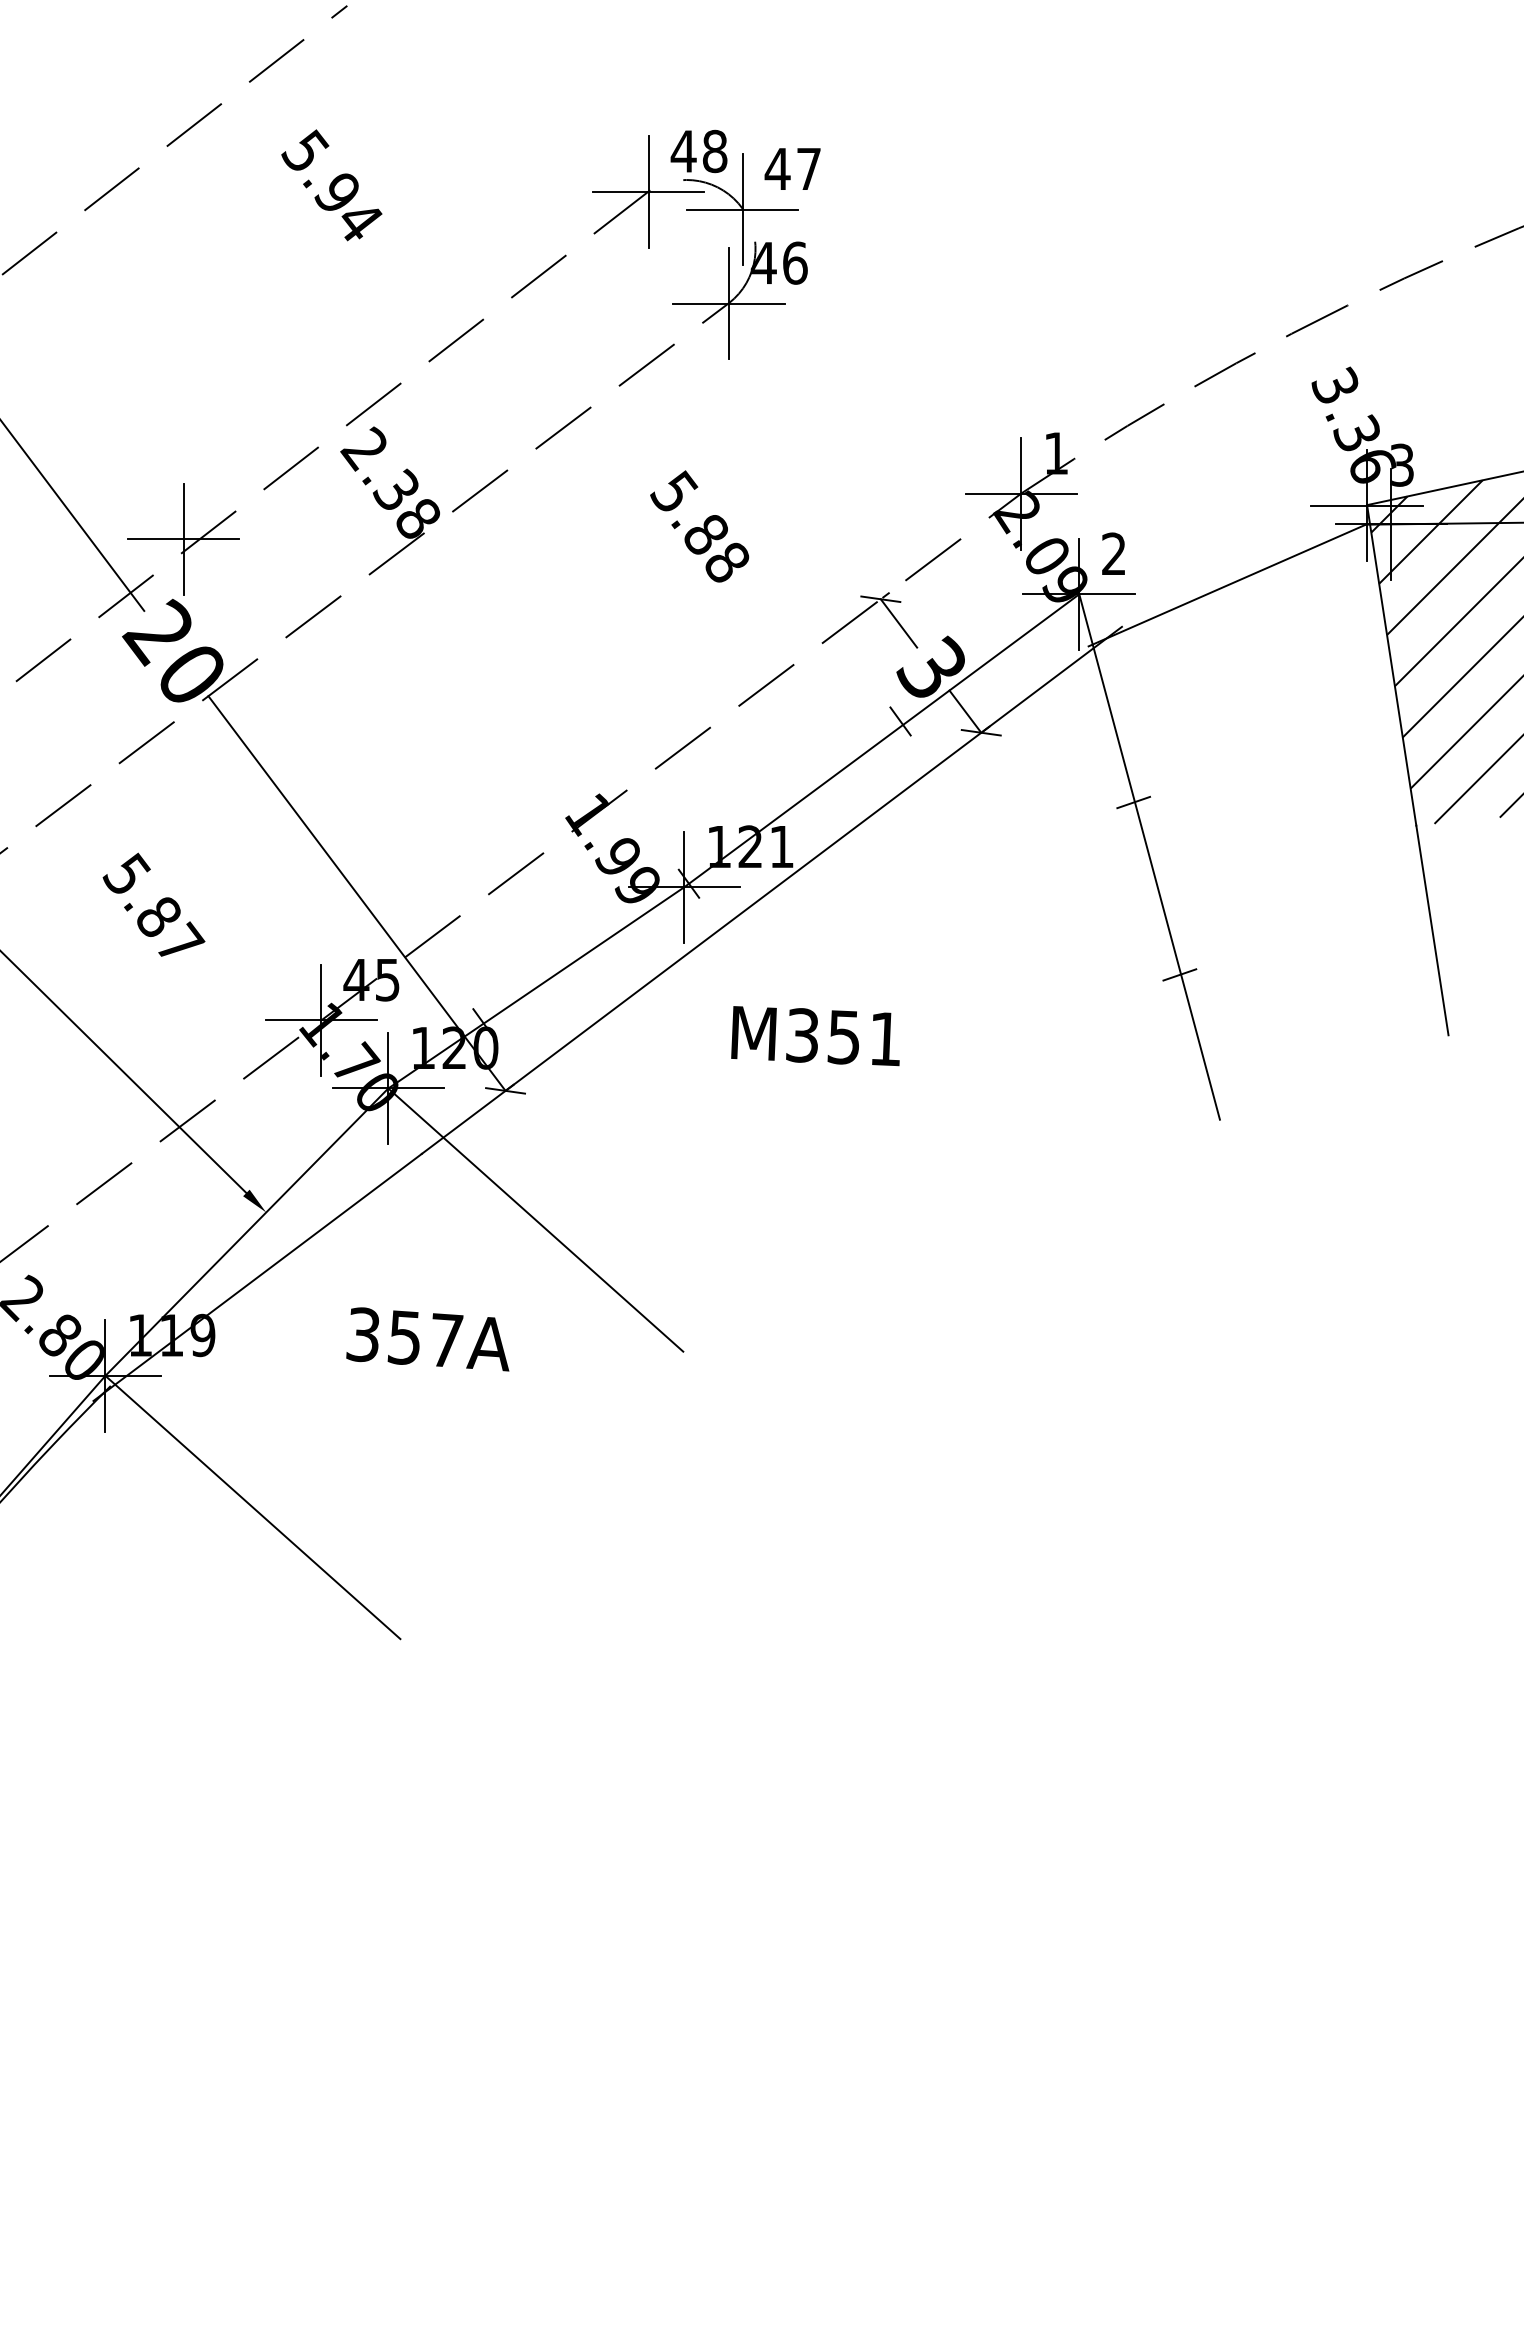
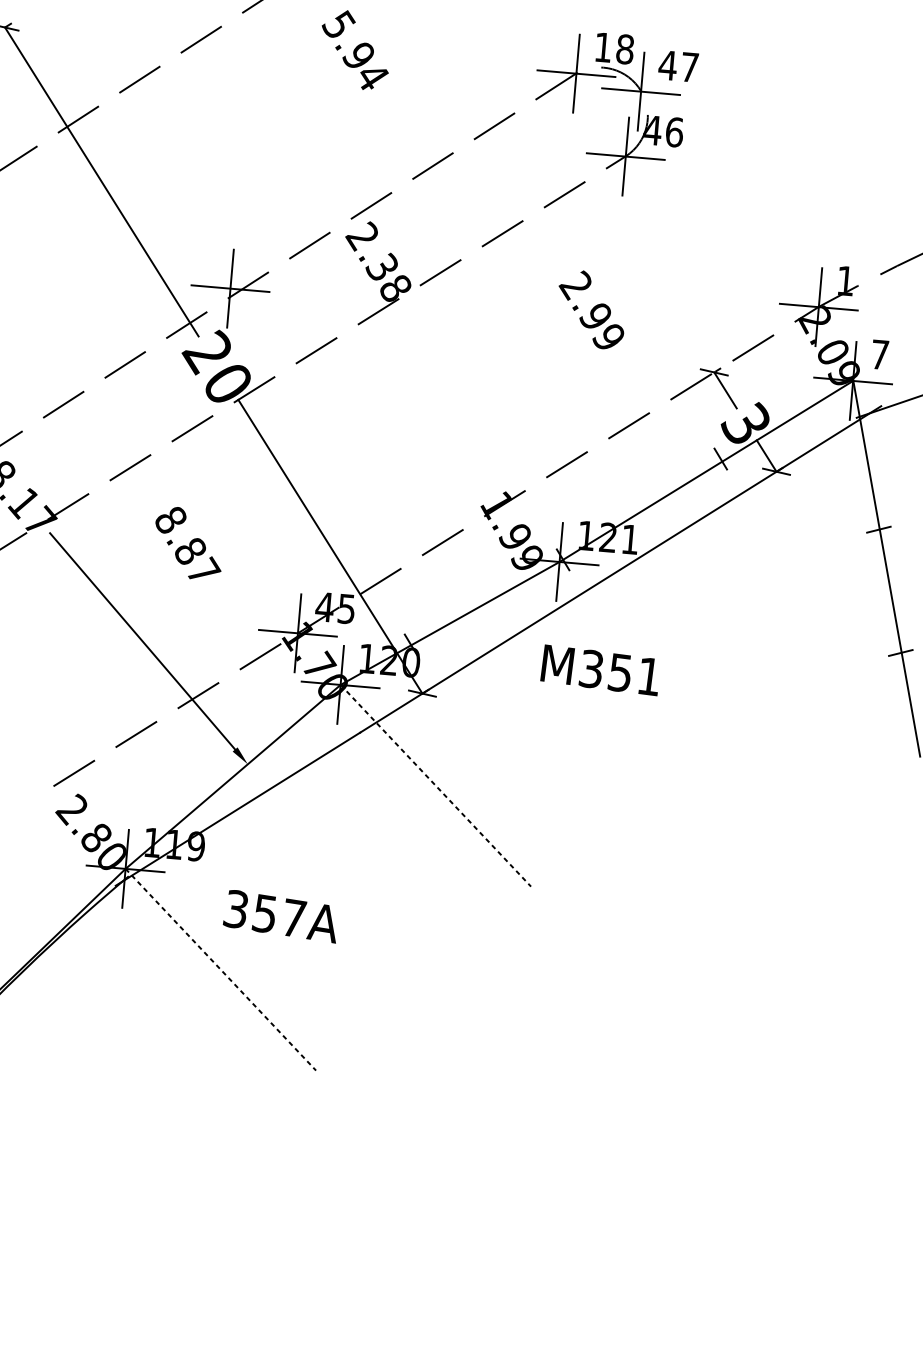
text: (683, 151) -> (603, 47), 48 -> 18
text: (699, 526) -> (591, 310), 5.88 -> 2.99
text: (1113, 553) -> (879, 354), 2 -> 7
text: (126, 873) -> (170, 518), 5.87 -> 8.87
text: (815, 1036) -> (600, 670), moved
line: (535, 1220) -> (435, 786), solid -> dashed
text: (427, 1339) -> (280, 916), moved
line: (252, 1507) -> (220, 969), solid -> dashed

